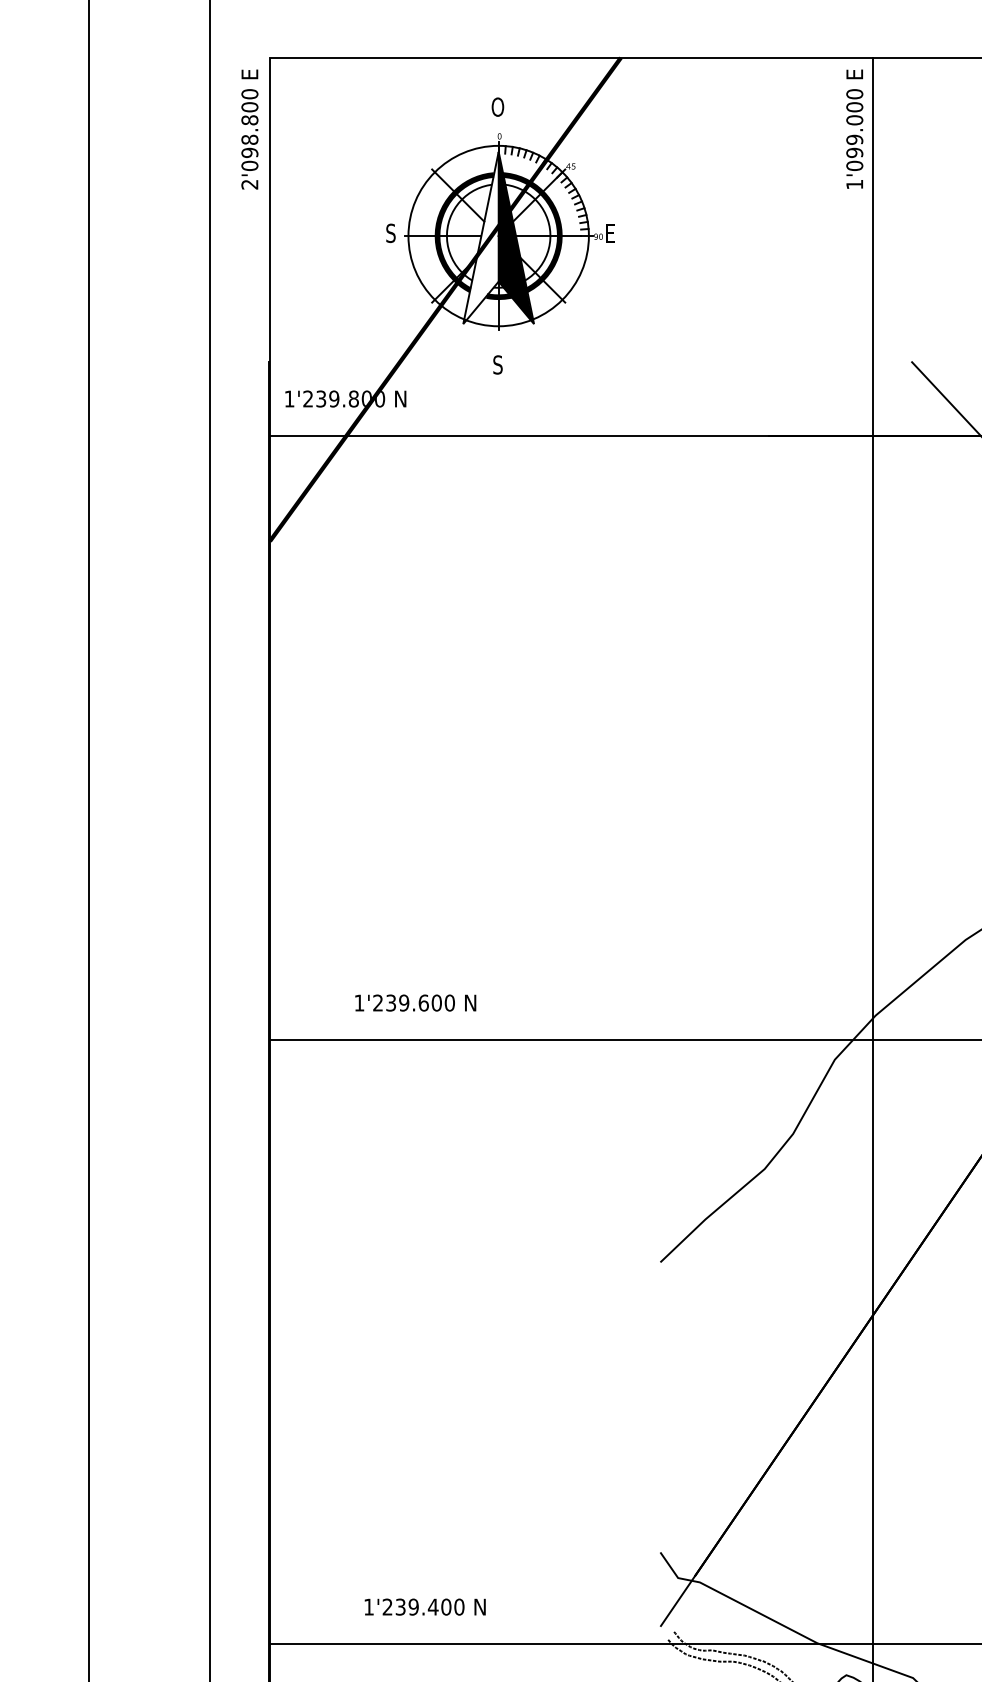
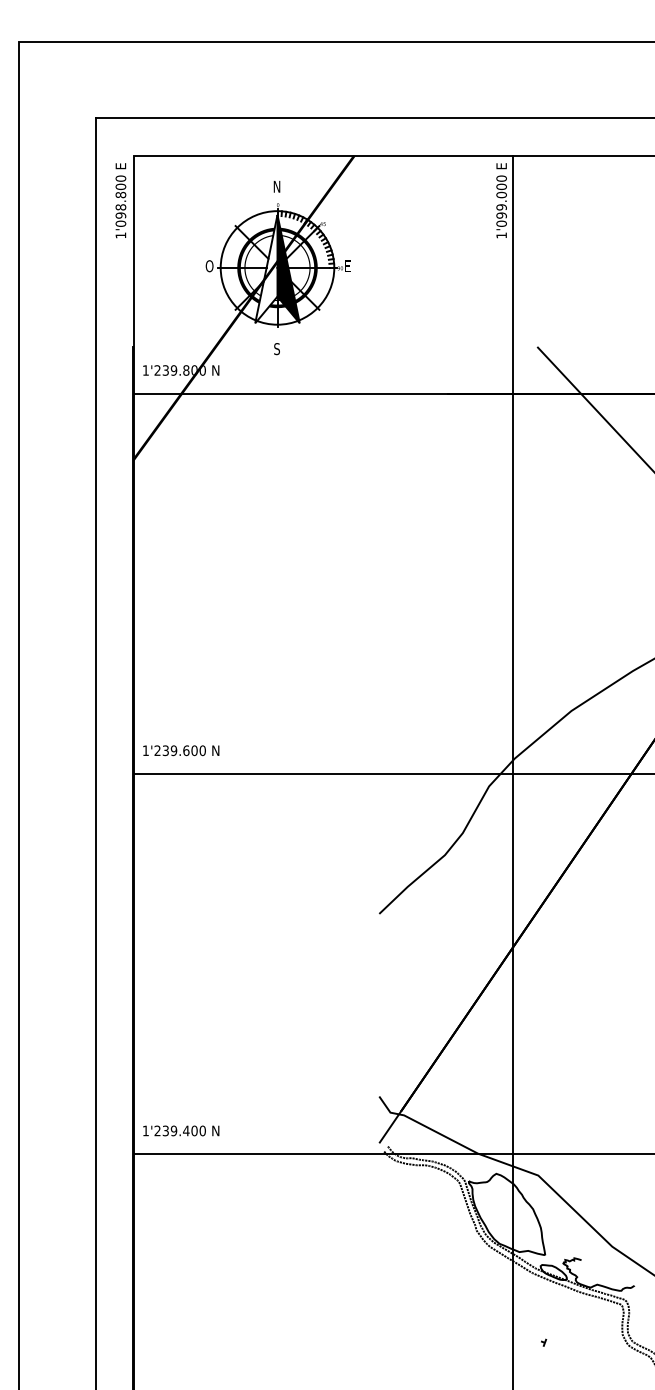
text: (497, 106) -> (276, 186), O -> N
text: (249, 184) -> (120, 235), 2'098.800 -> 1'098.800
text: (390, 233) -> (209, 266), S -> O
text: (416, 1002) -> (181, 750), moved
text: (425, 1606) -> (181, 1130), moved

